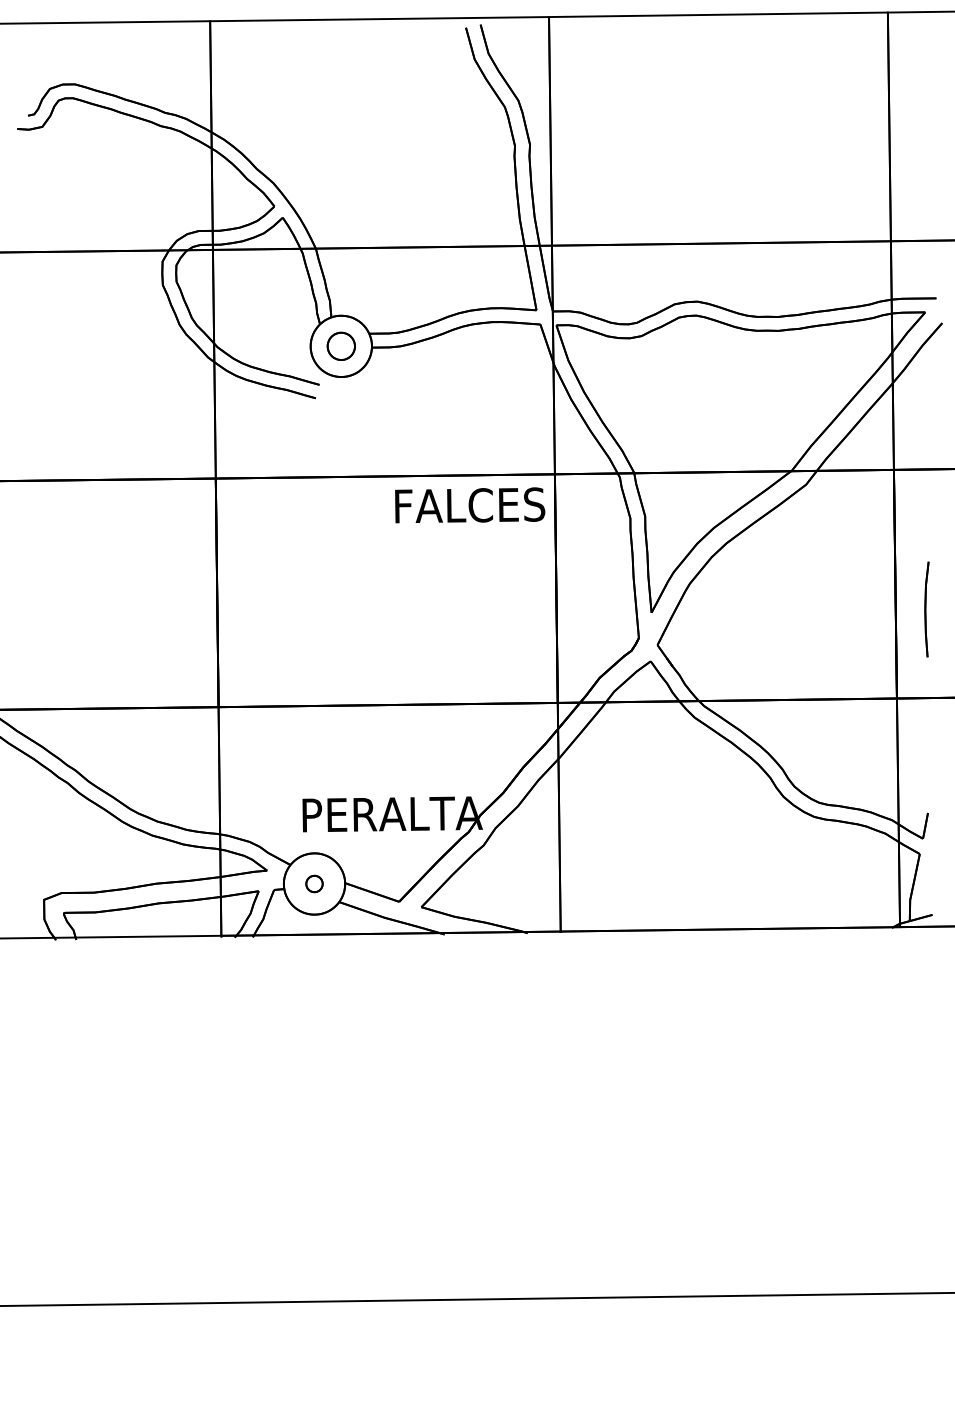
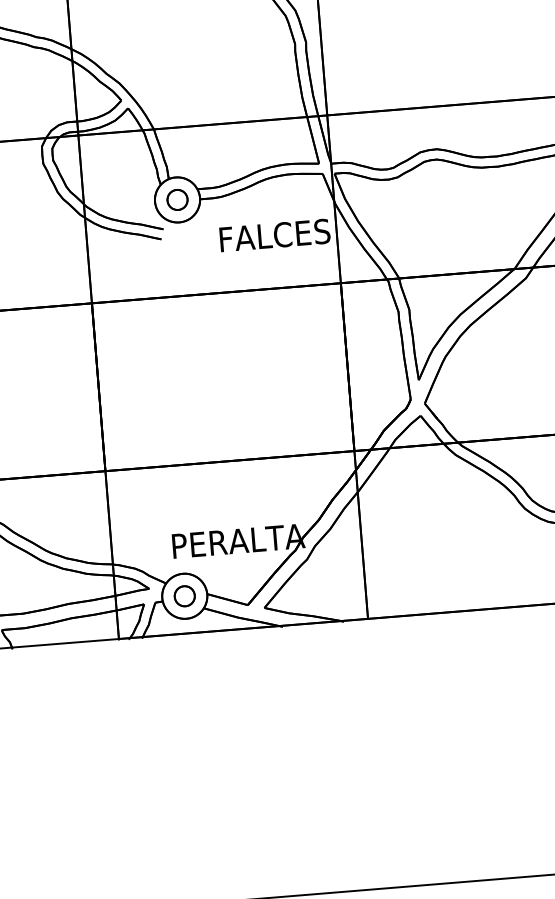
text: (470, 505) -> (275, 235), moved
part: (314, 883) -> (184, 595), size x1.67

